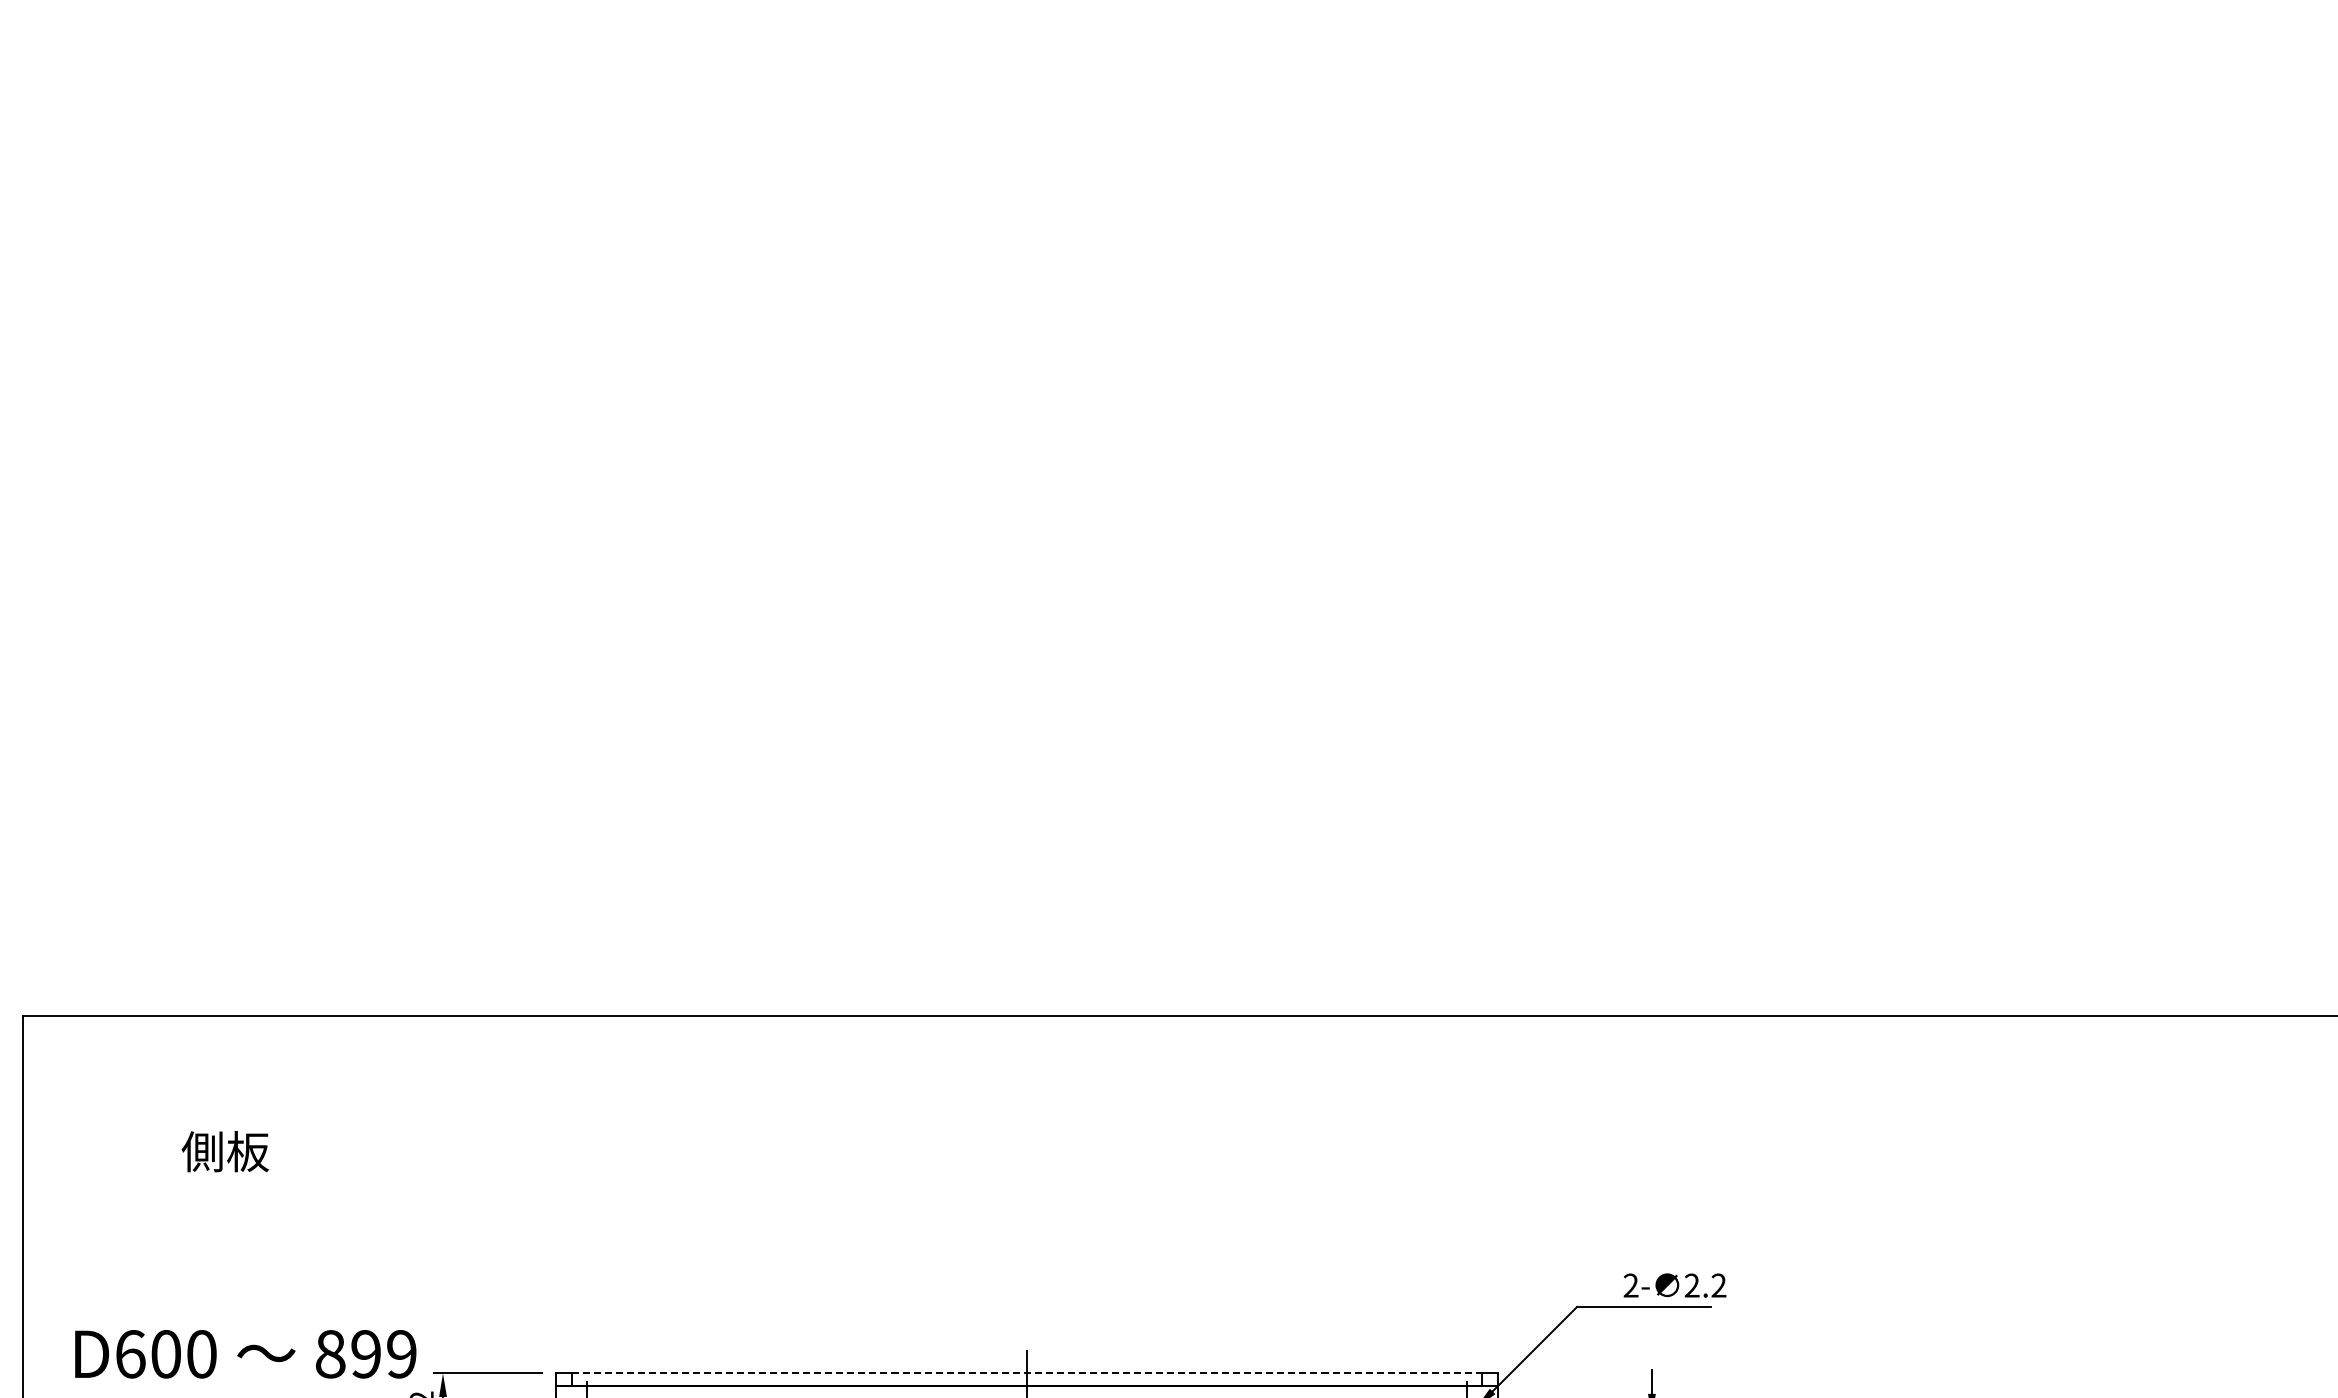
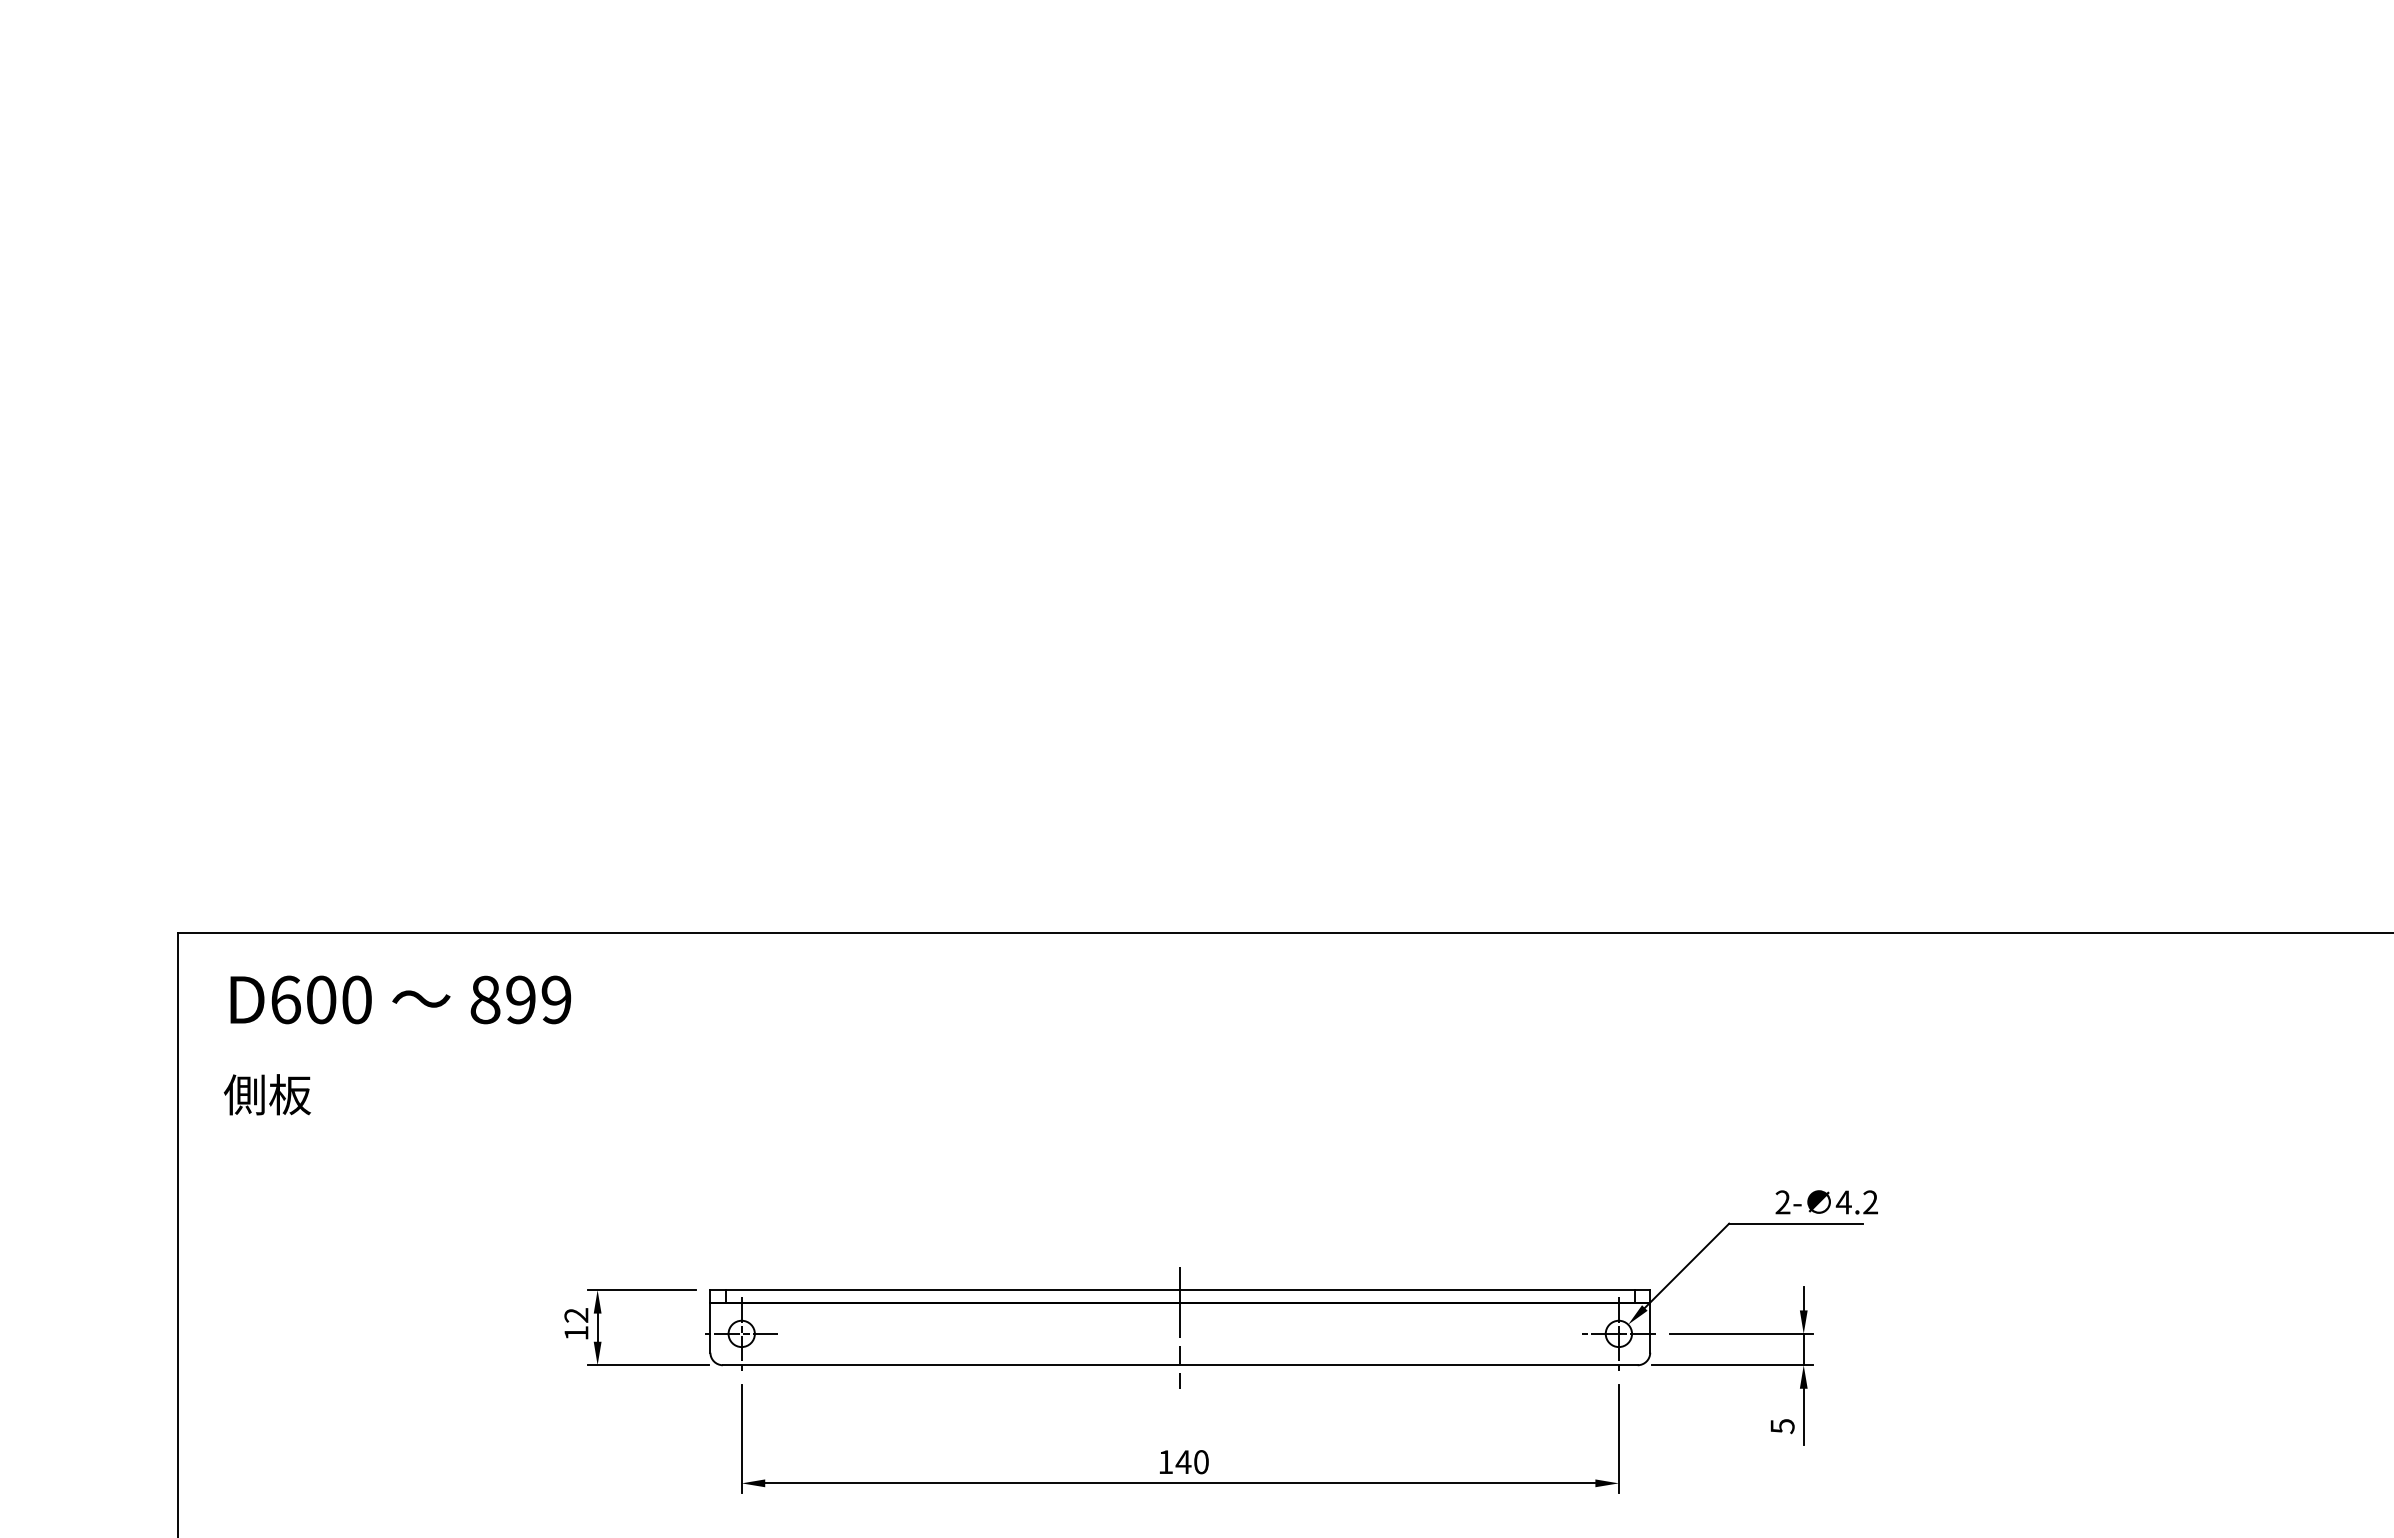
text: (224, 1151) -> (266, 1094), moved
text: (1691, 1285) -> (1843, 1202), 2.2 -> 4.2
text: (245, 1353) -> (400, 999), moved
line: (1027, 1373) -> (1180, 1290), dashed -> solid

